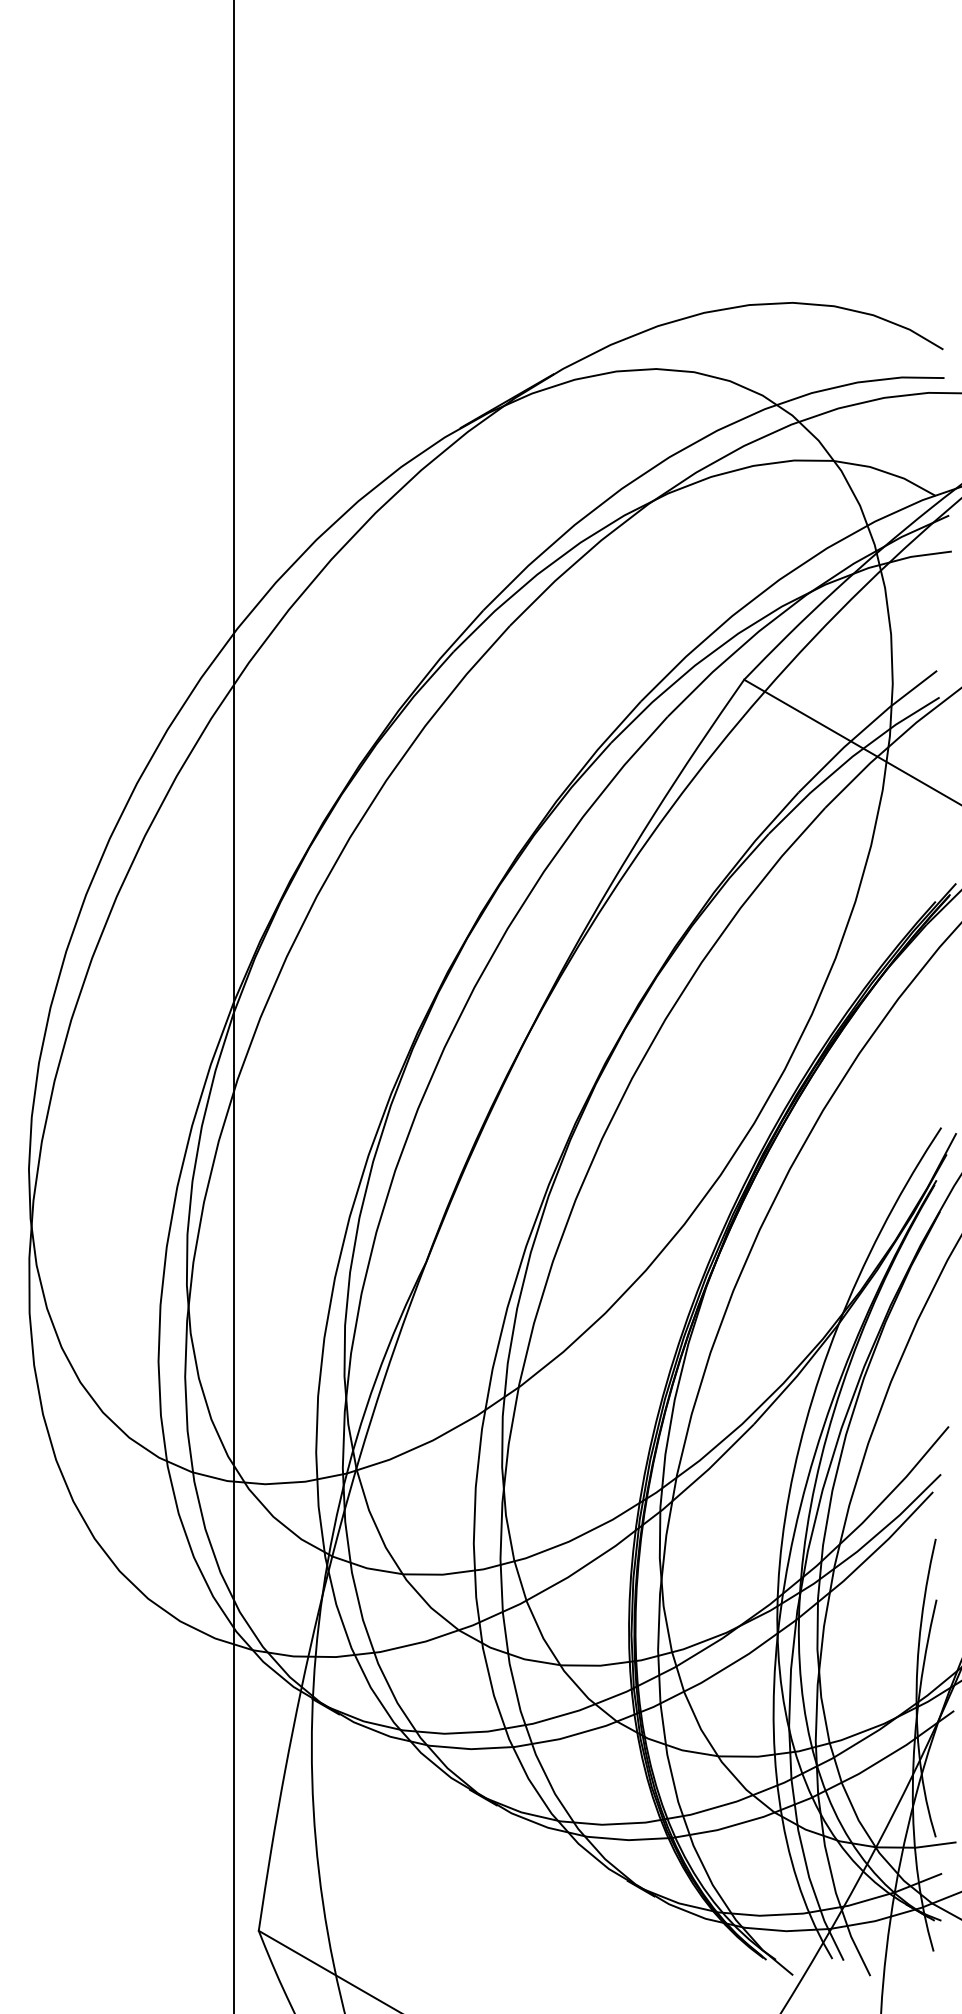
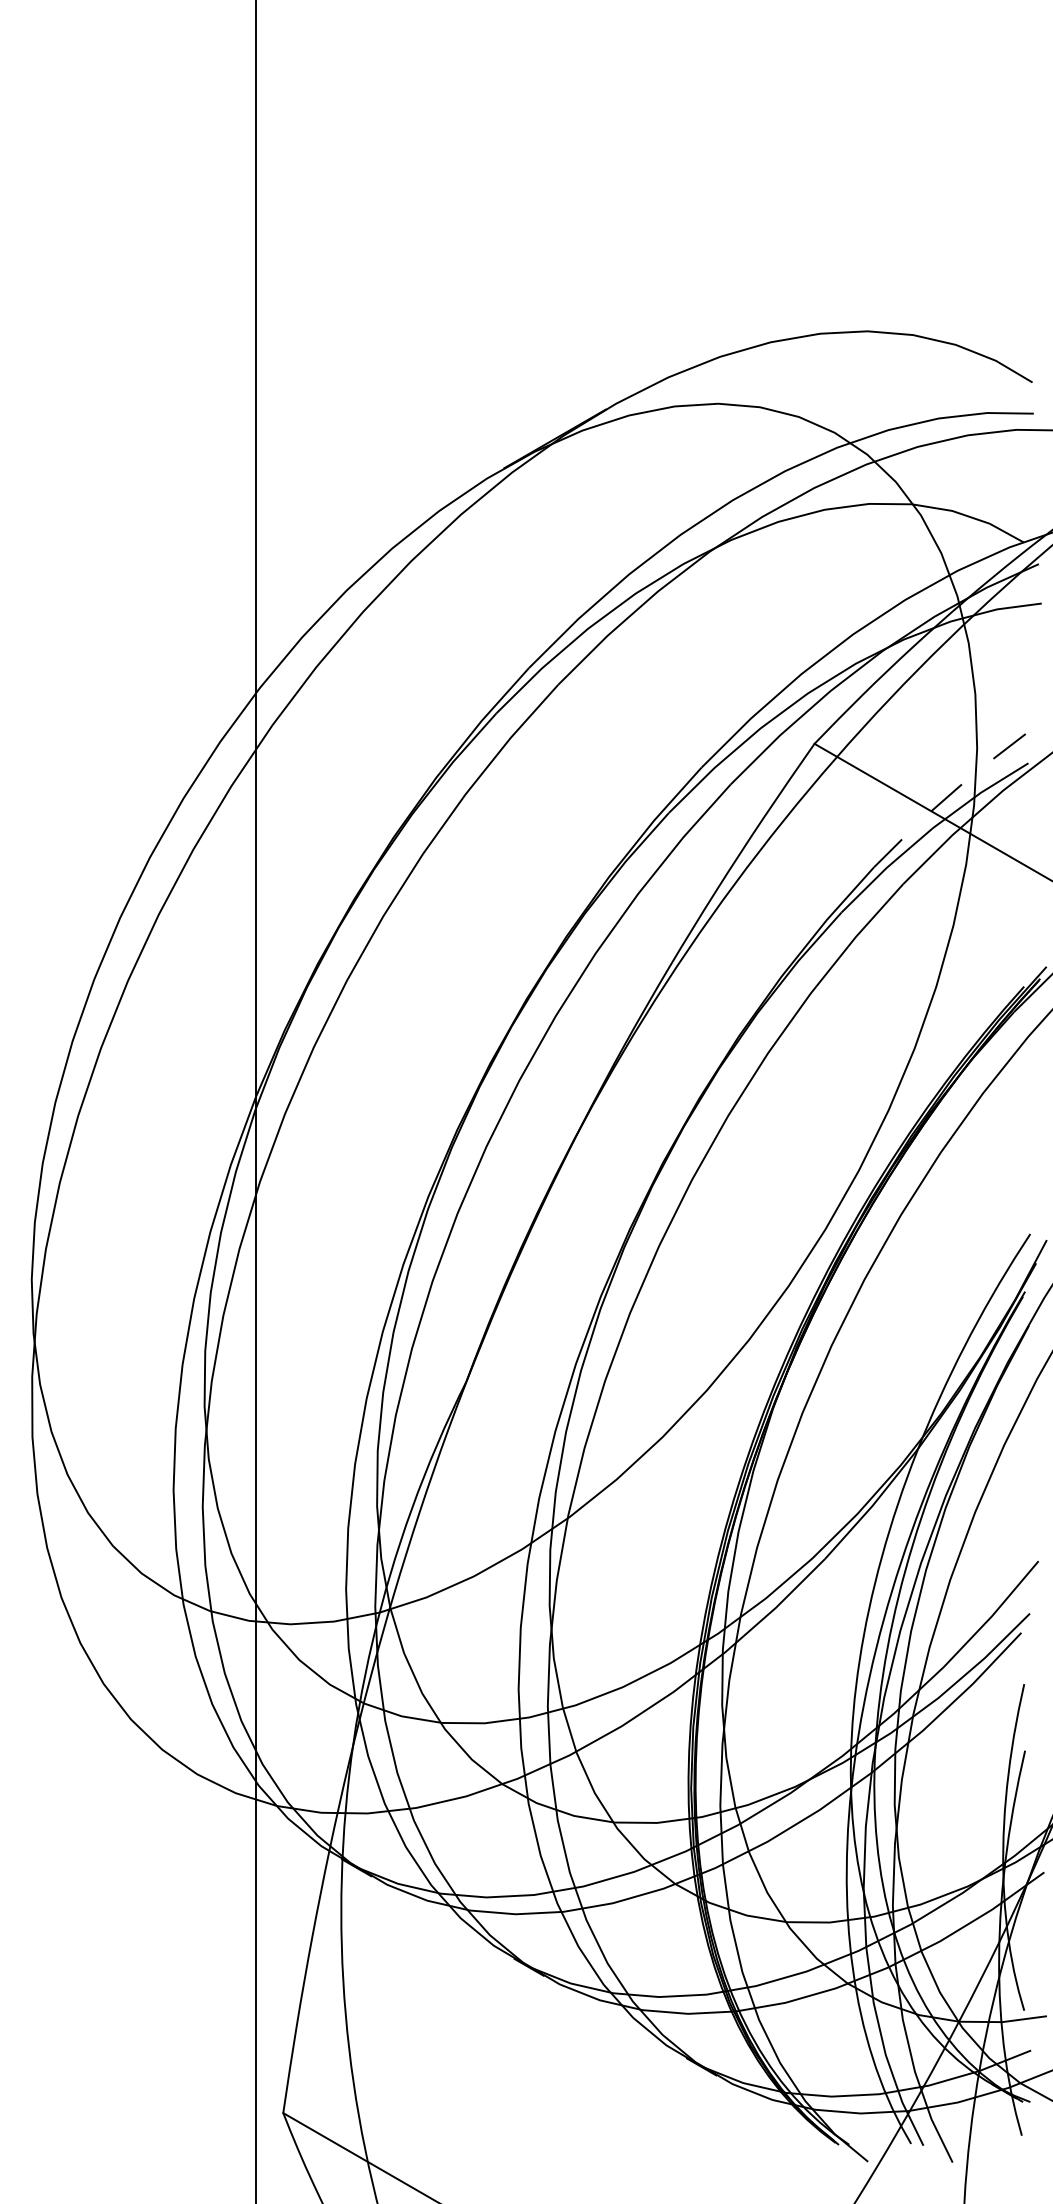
line: (865, 728) -> (947, 797), solid -> dashed

